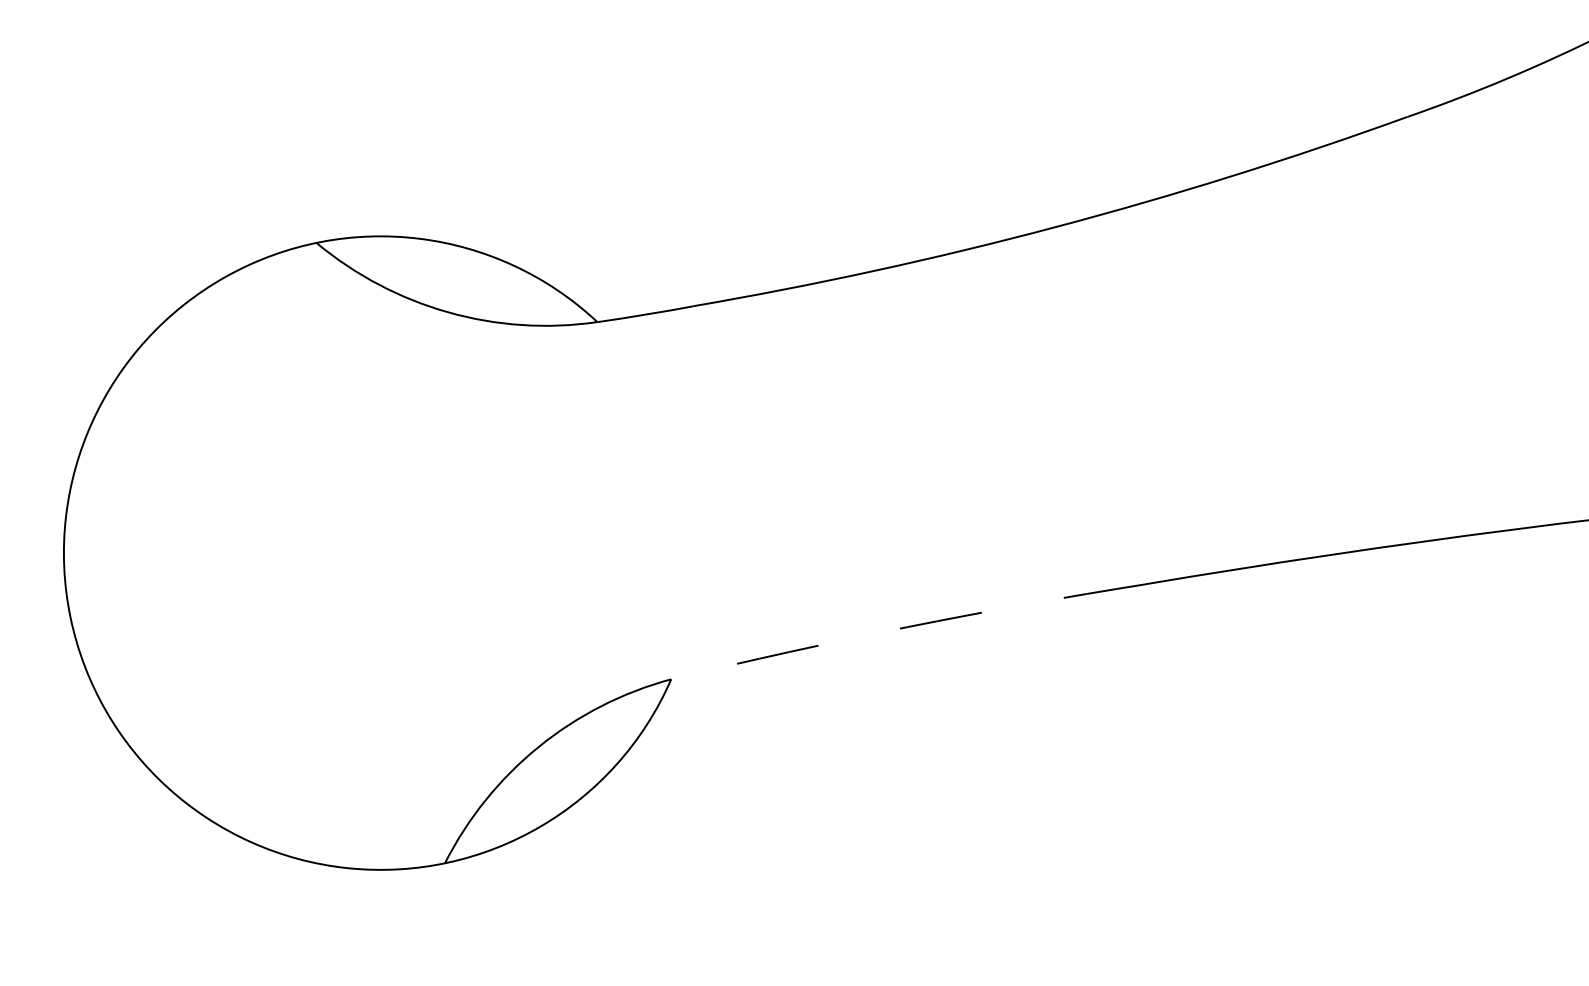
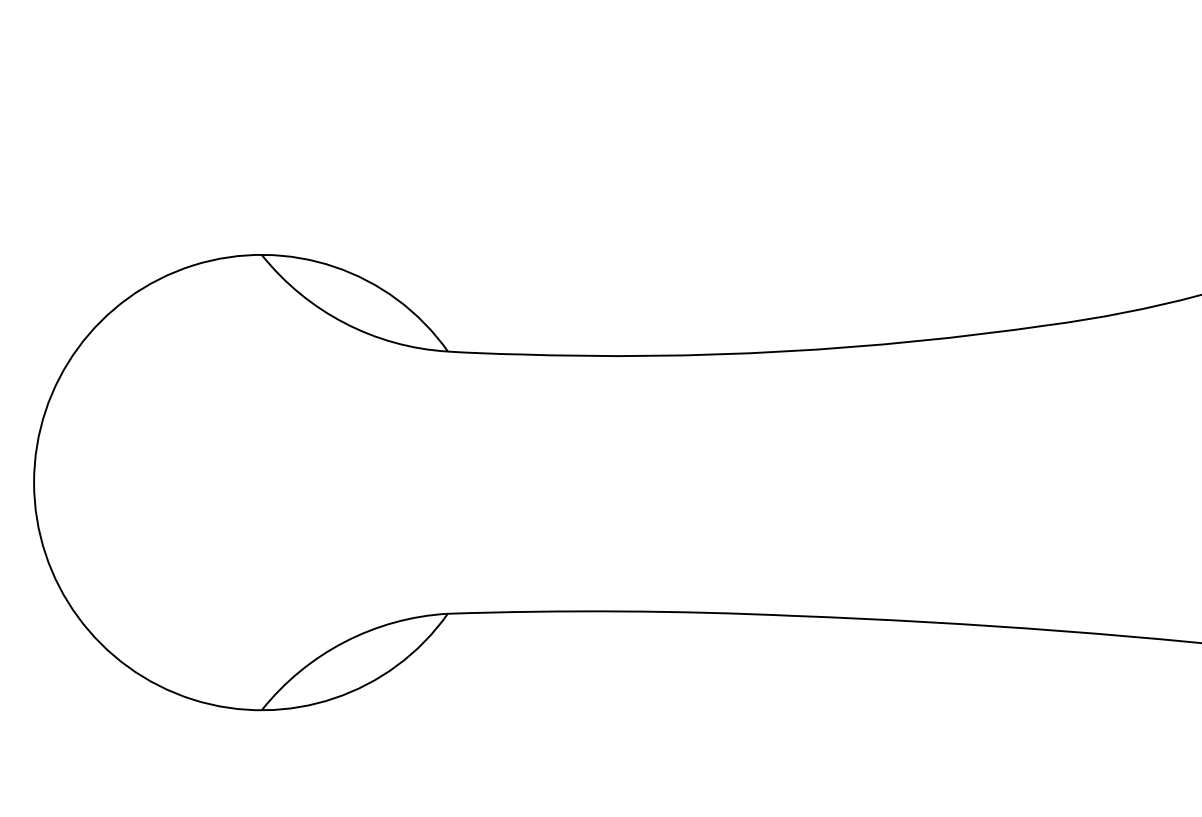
arc: (907, 627) -> (621, 611), dashed -> solid

